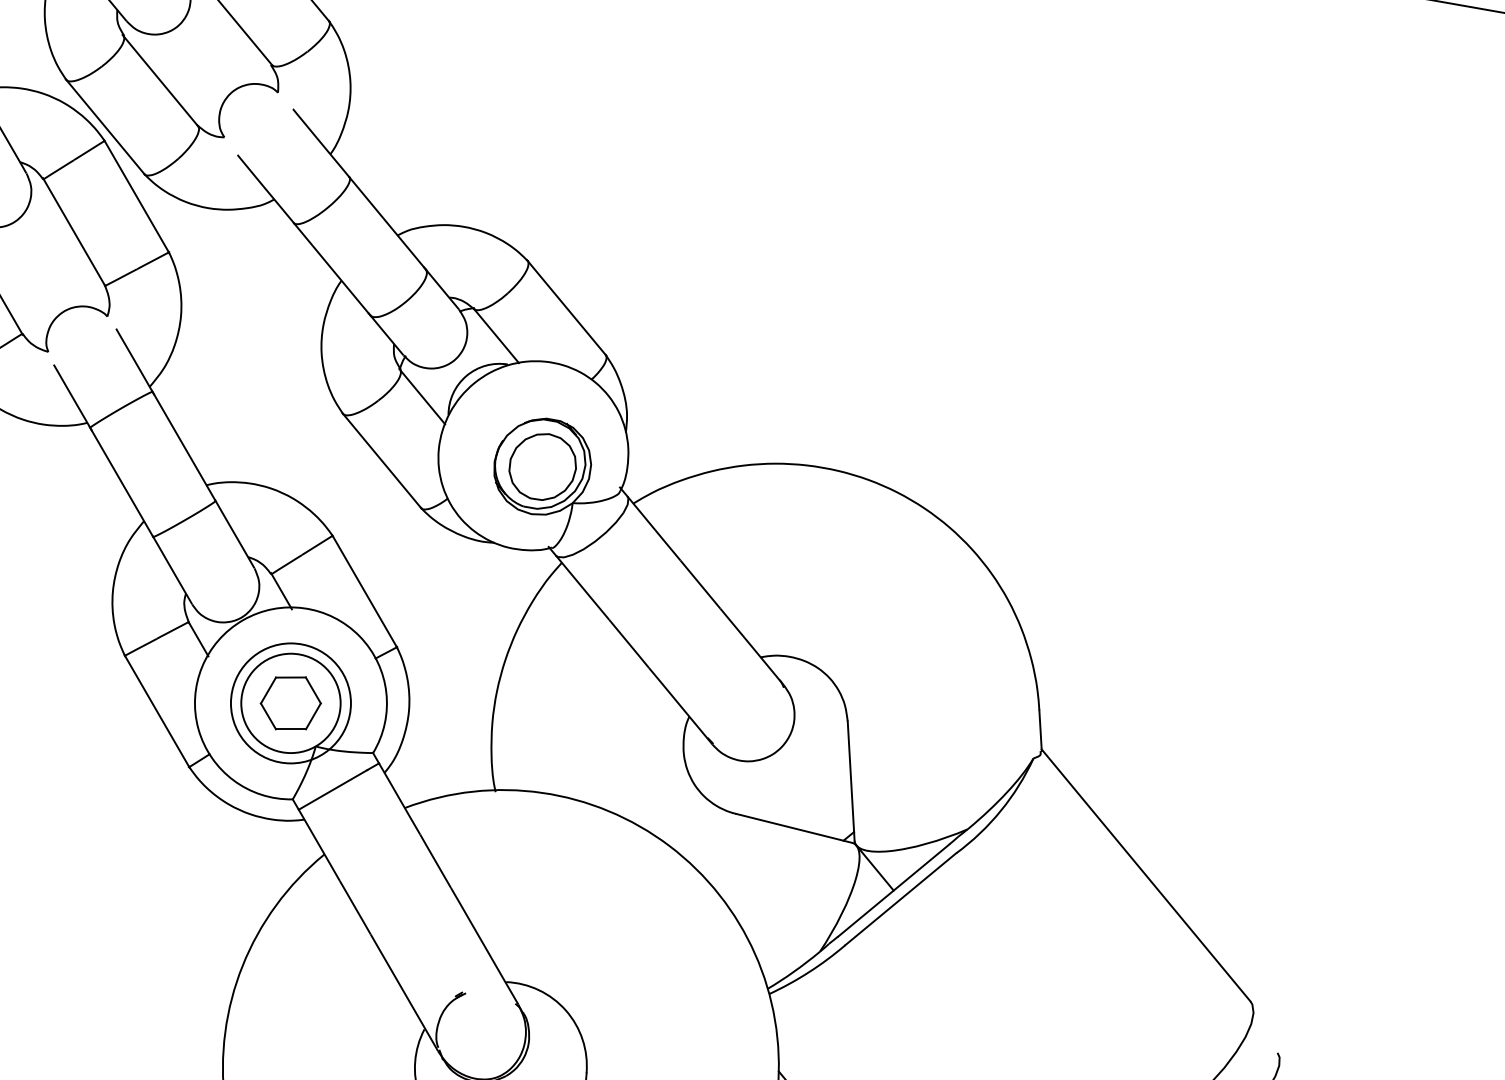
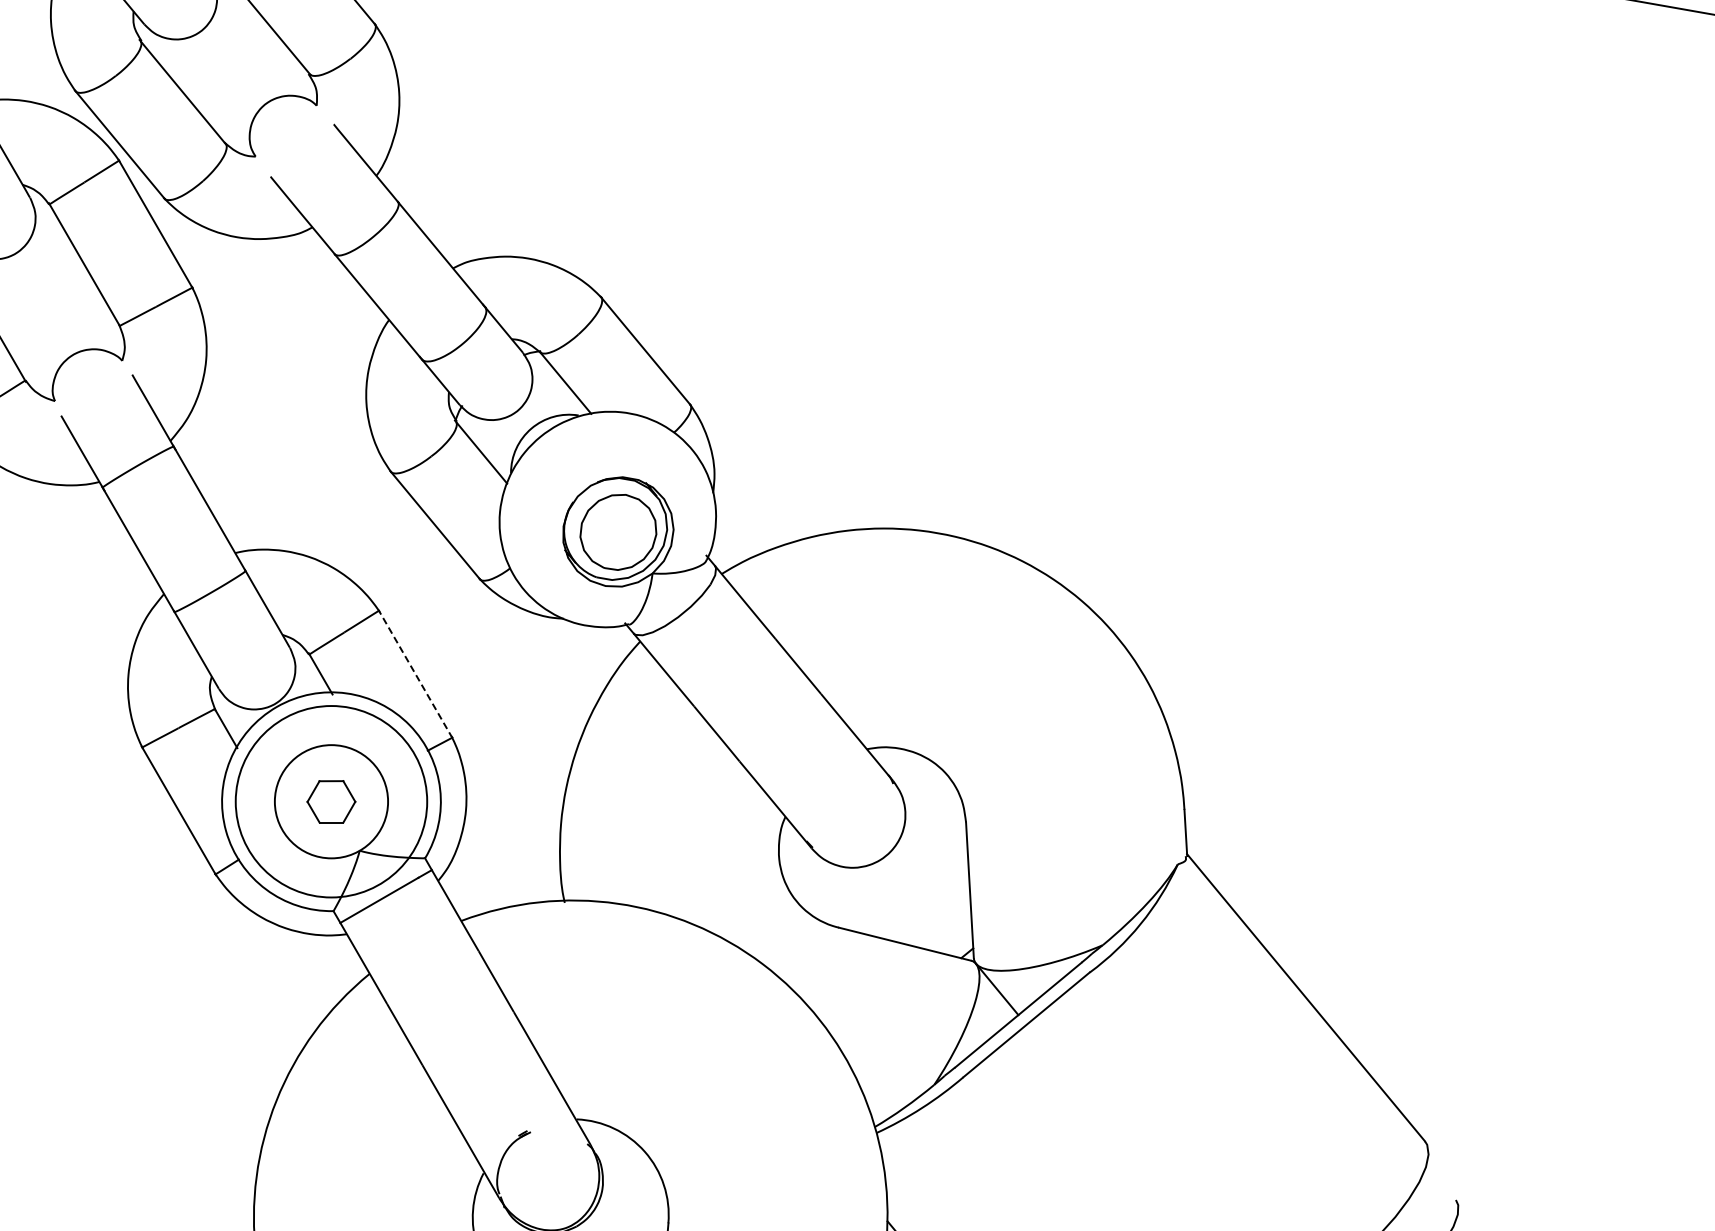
line: (364, 590) -> (415, 673), solid -> dashed
circle: (290, 703) -> (331, 801), size x1.4
part: (290, 703) -> (331, 801), size x0.7

